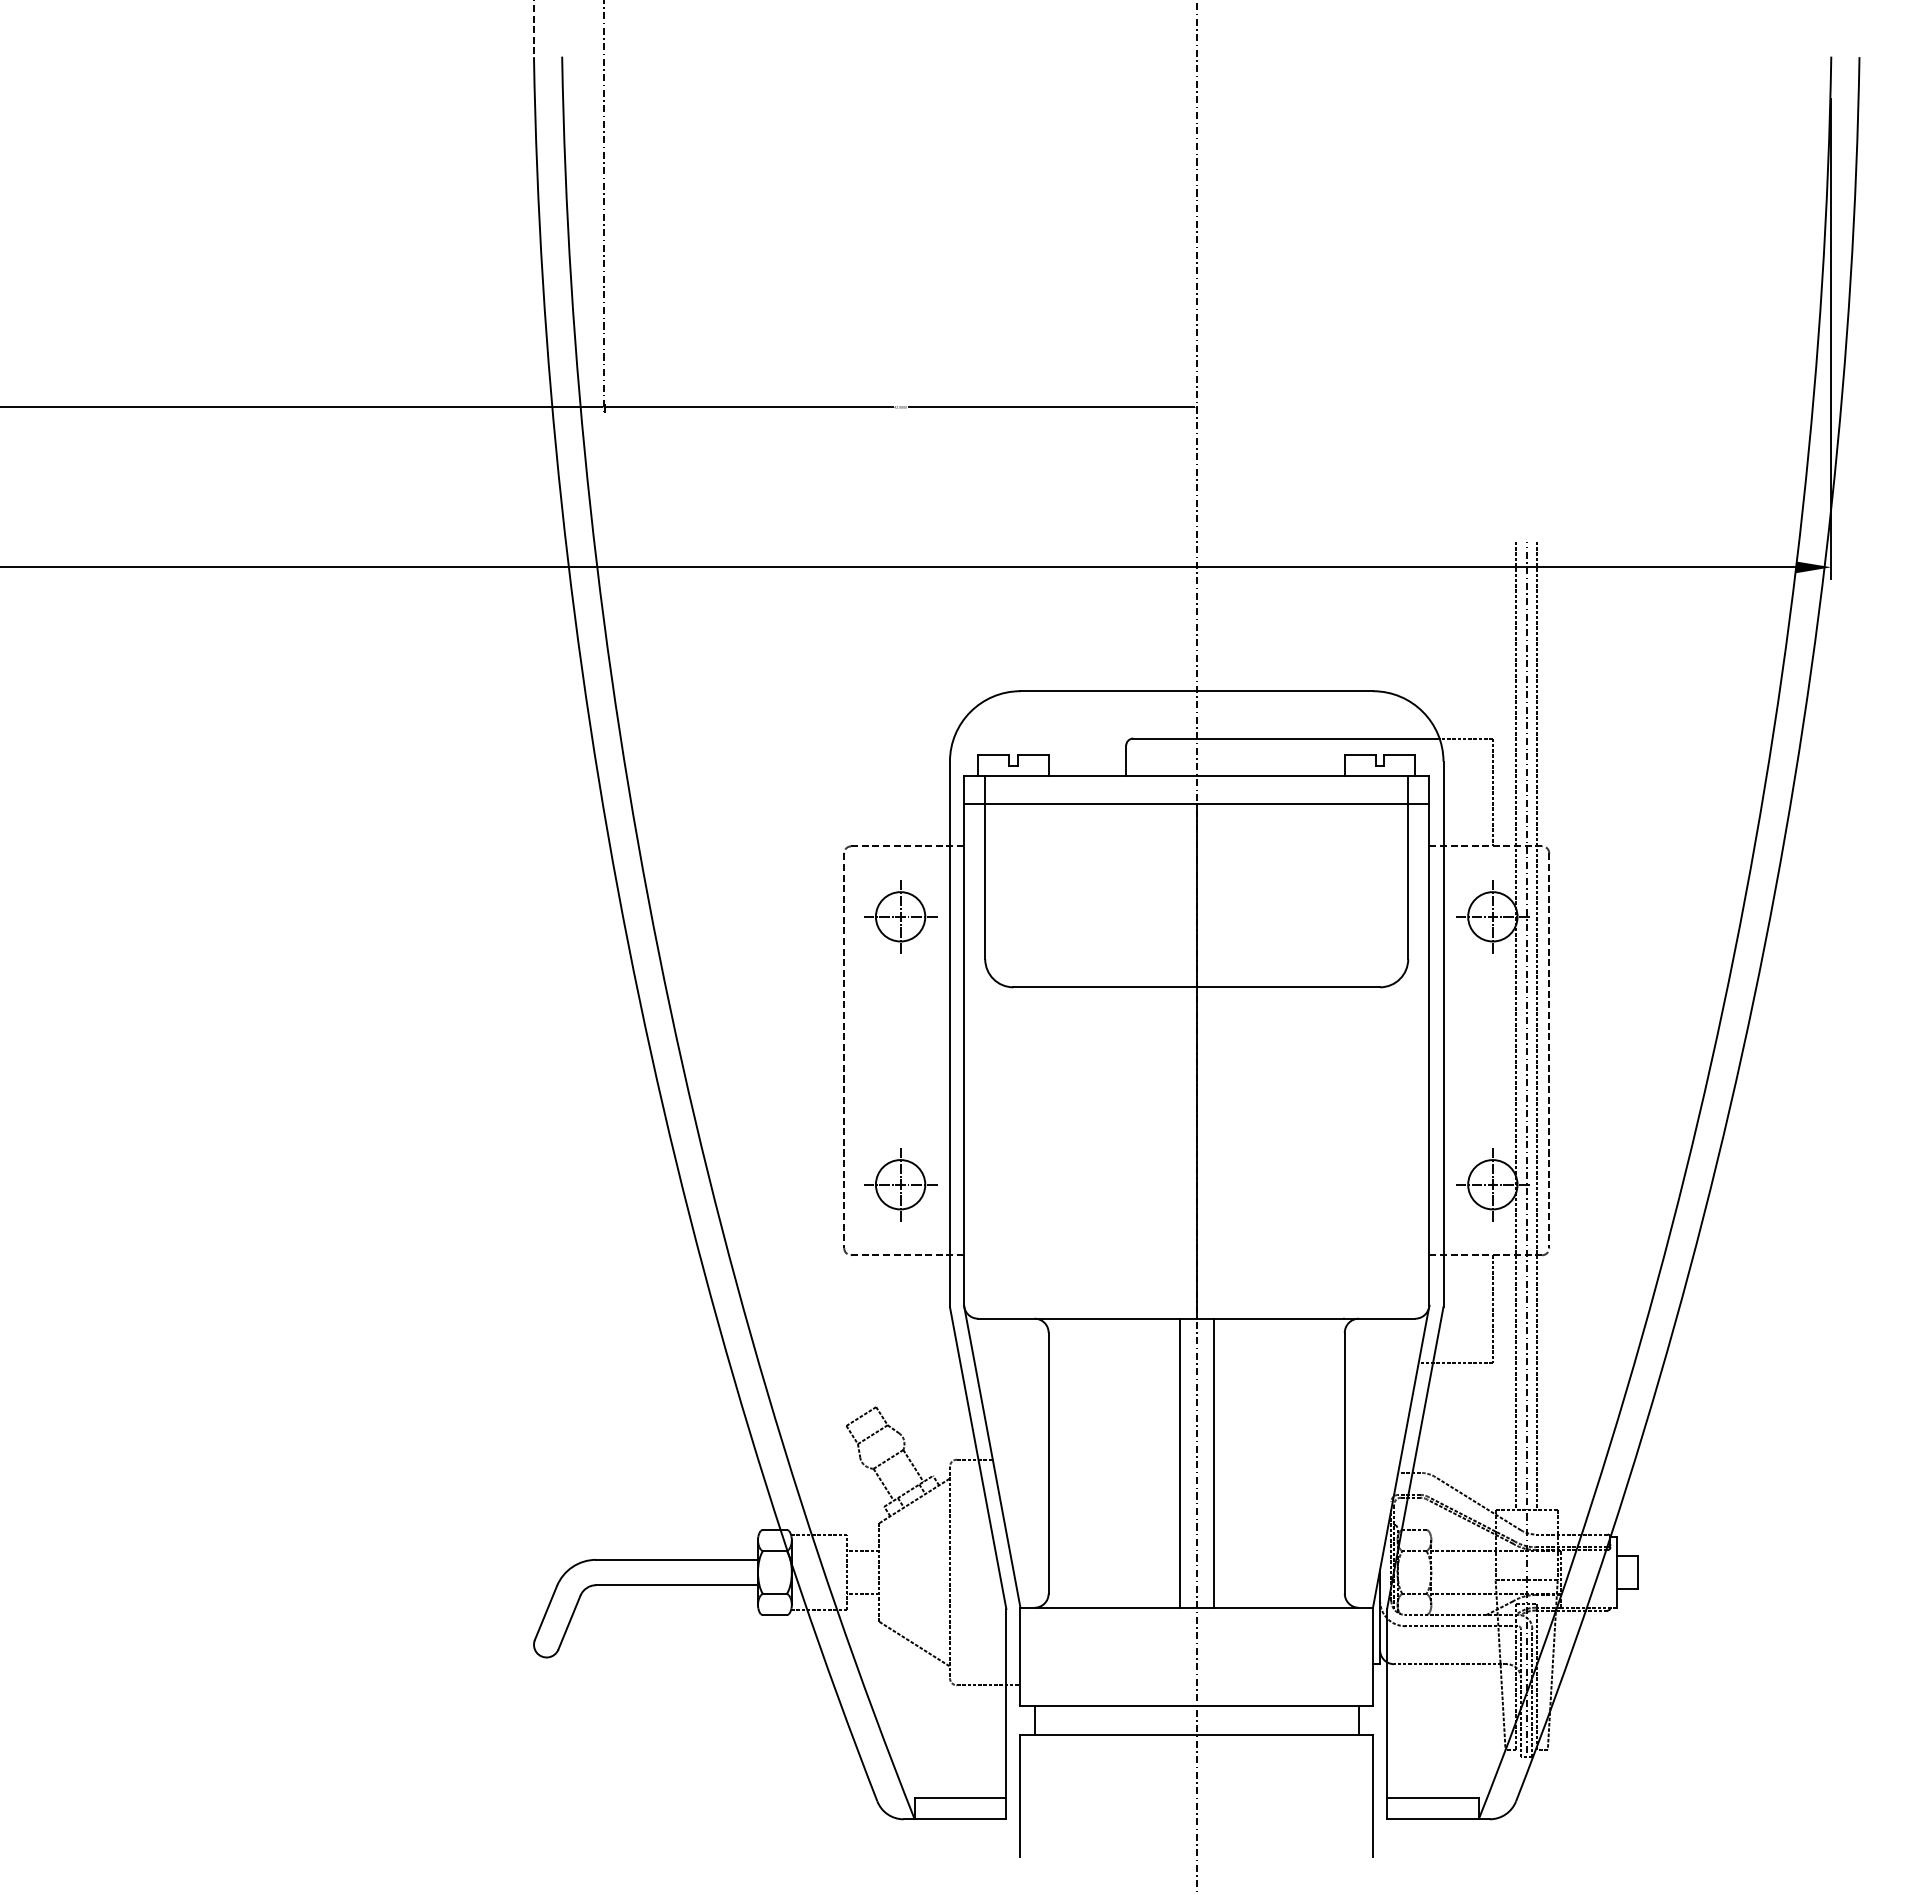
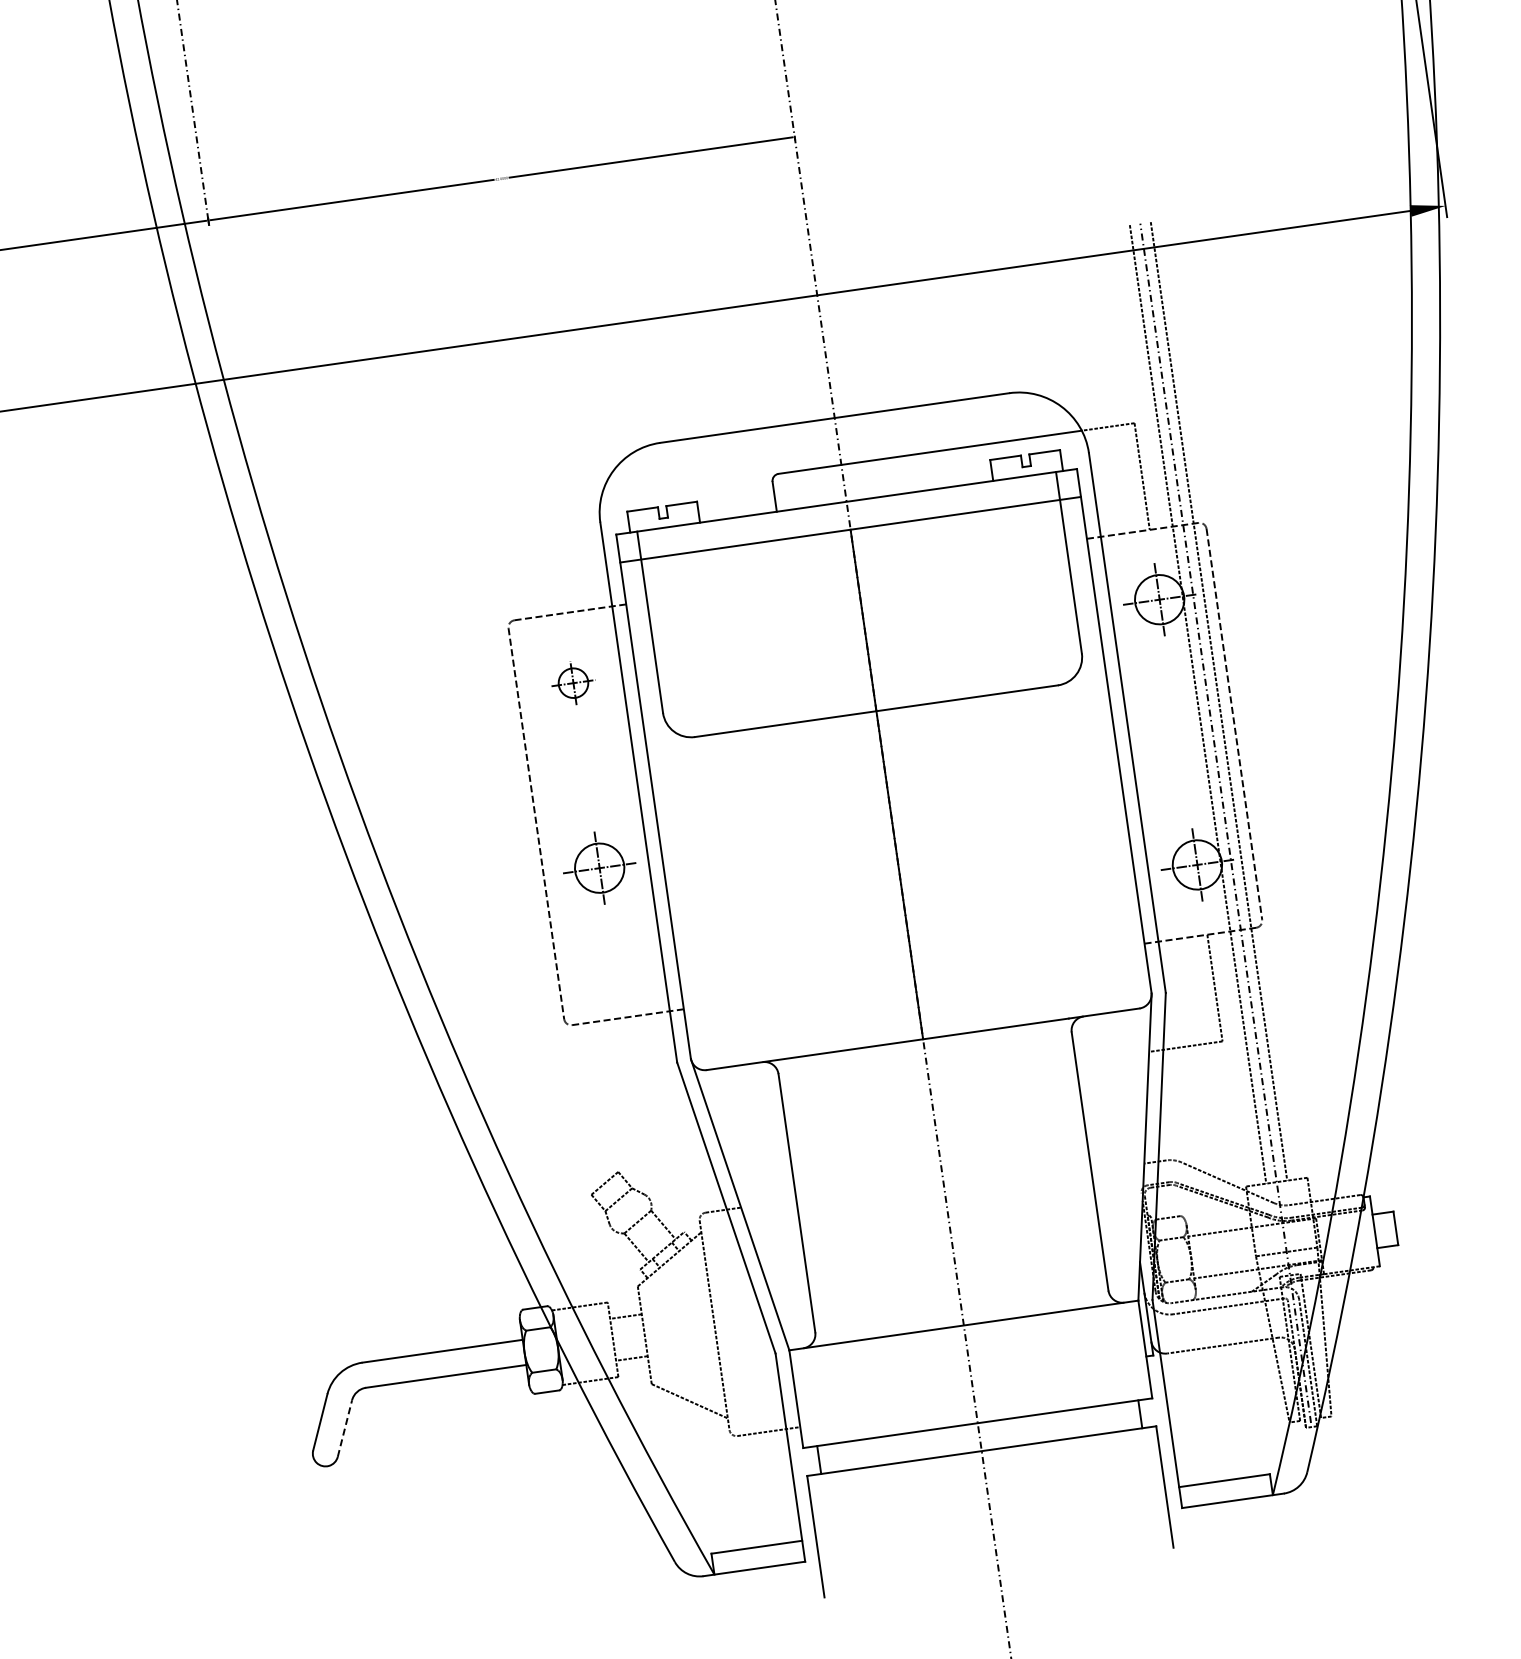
part: (900, 916) -> (573, 682), size x0.6
part: (900, 1184) -> (599, 867), moved
line: (1179, 1462) -> (926, 1184), removed
line: (1213, 1462) -> (959, 1179), removed
line: (569, 1622) -> (344, 1428), solid -> dashed

